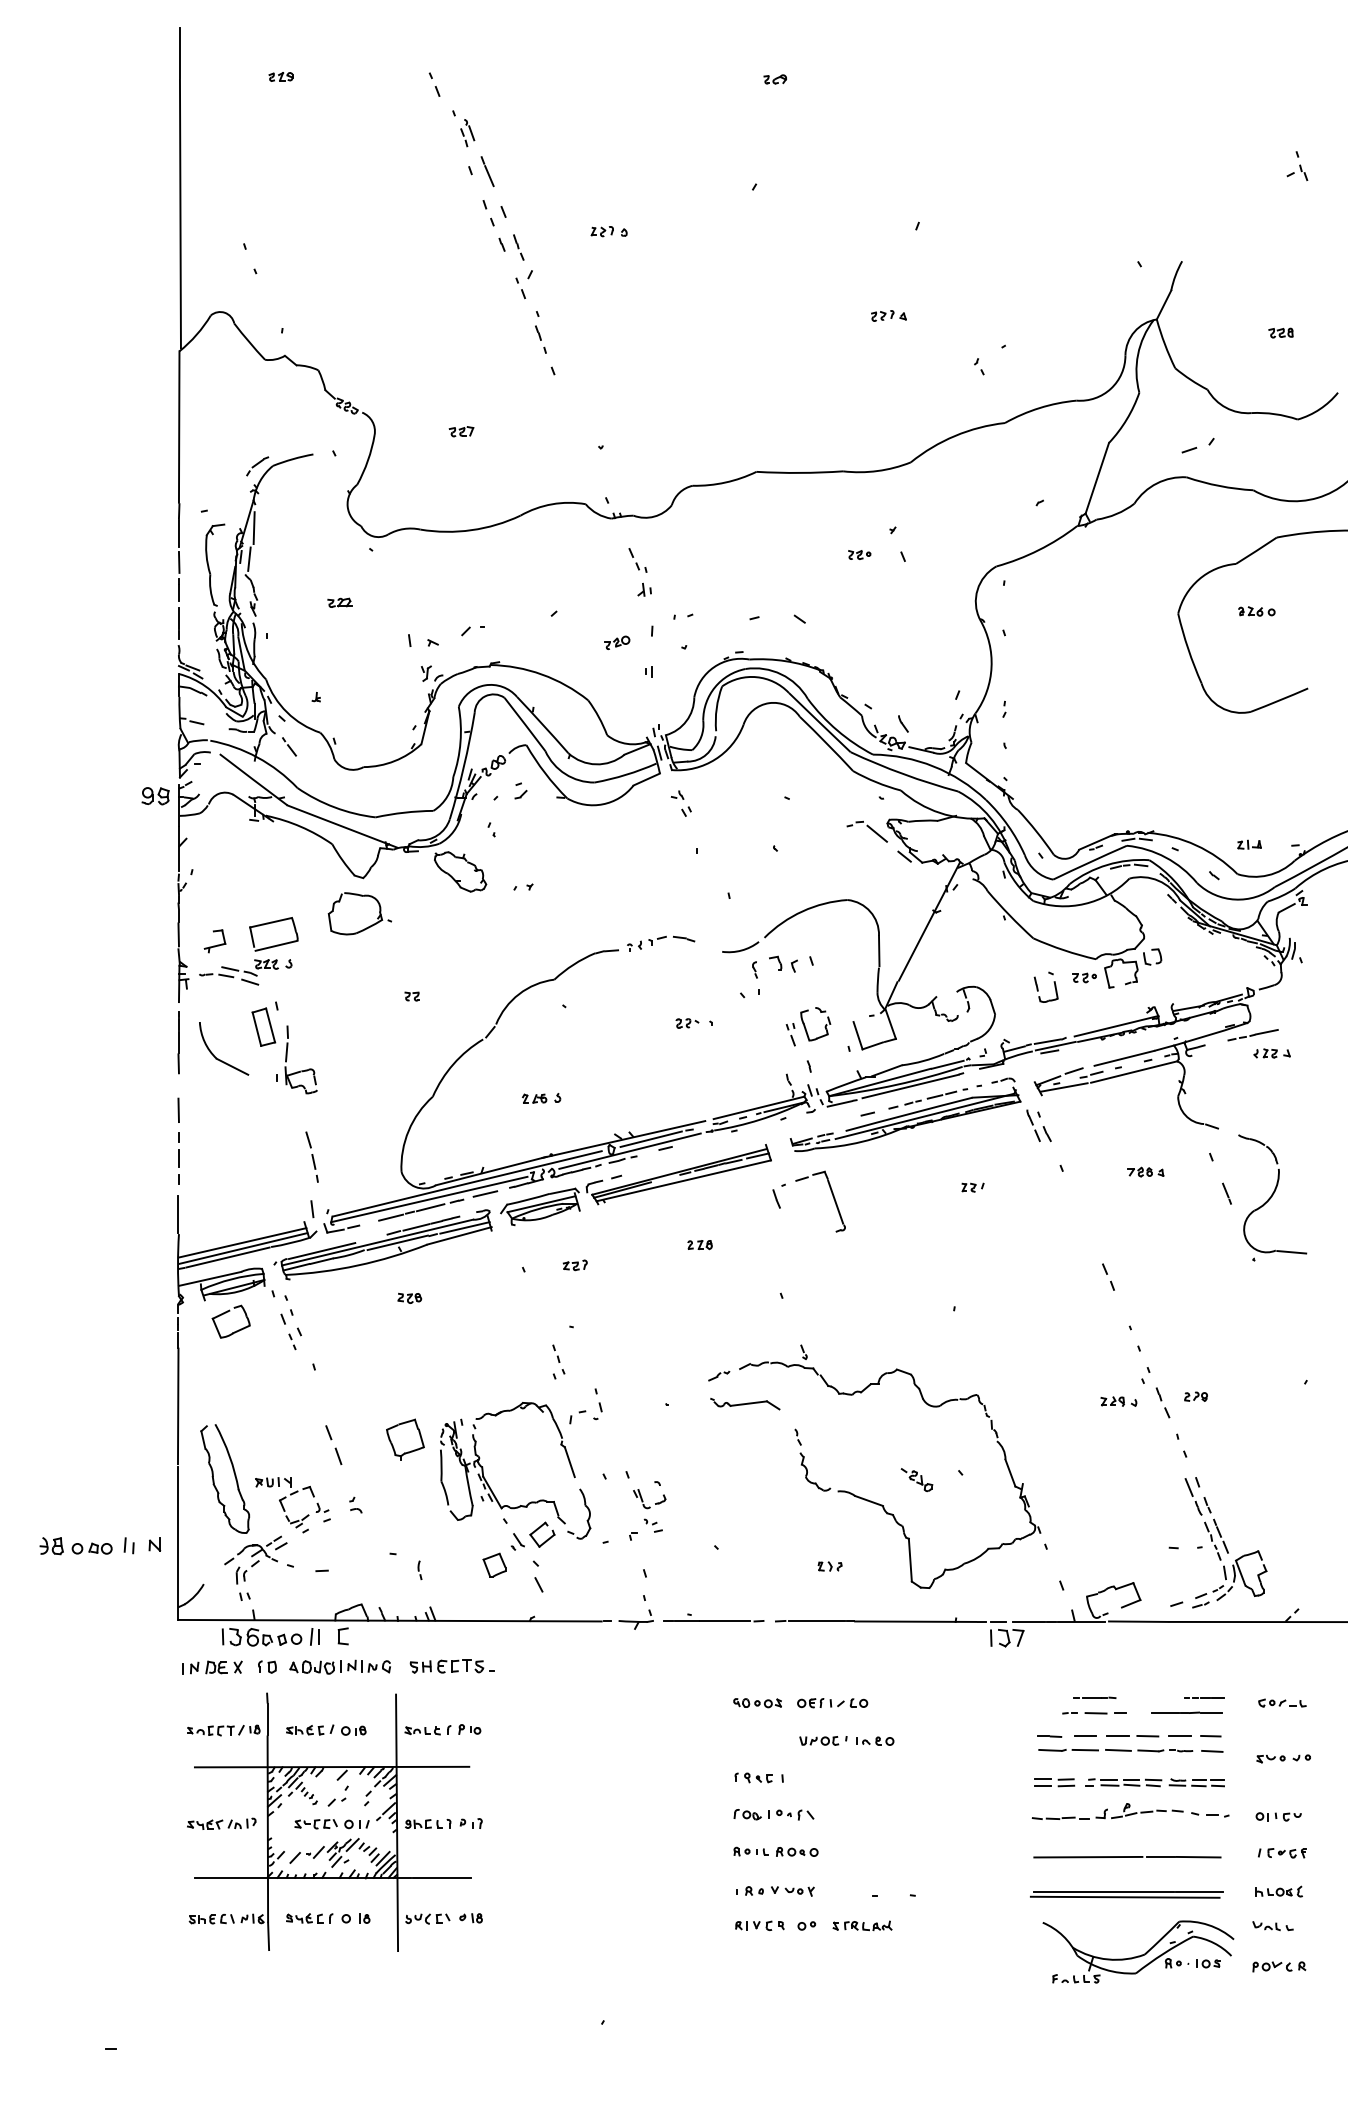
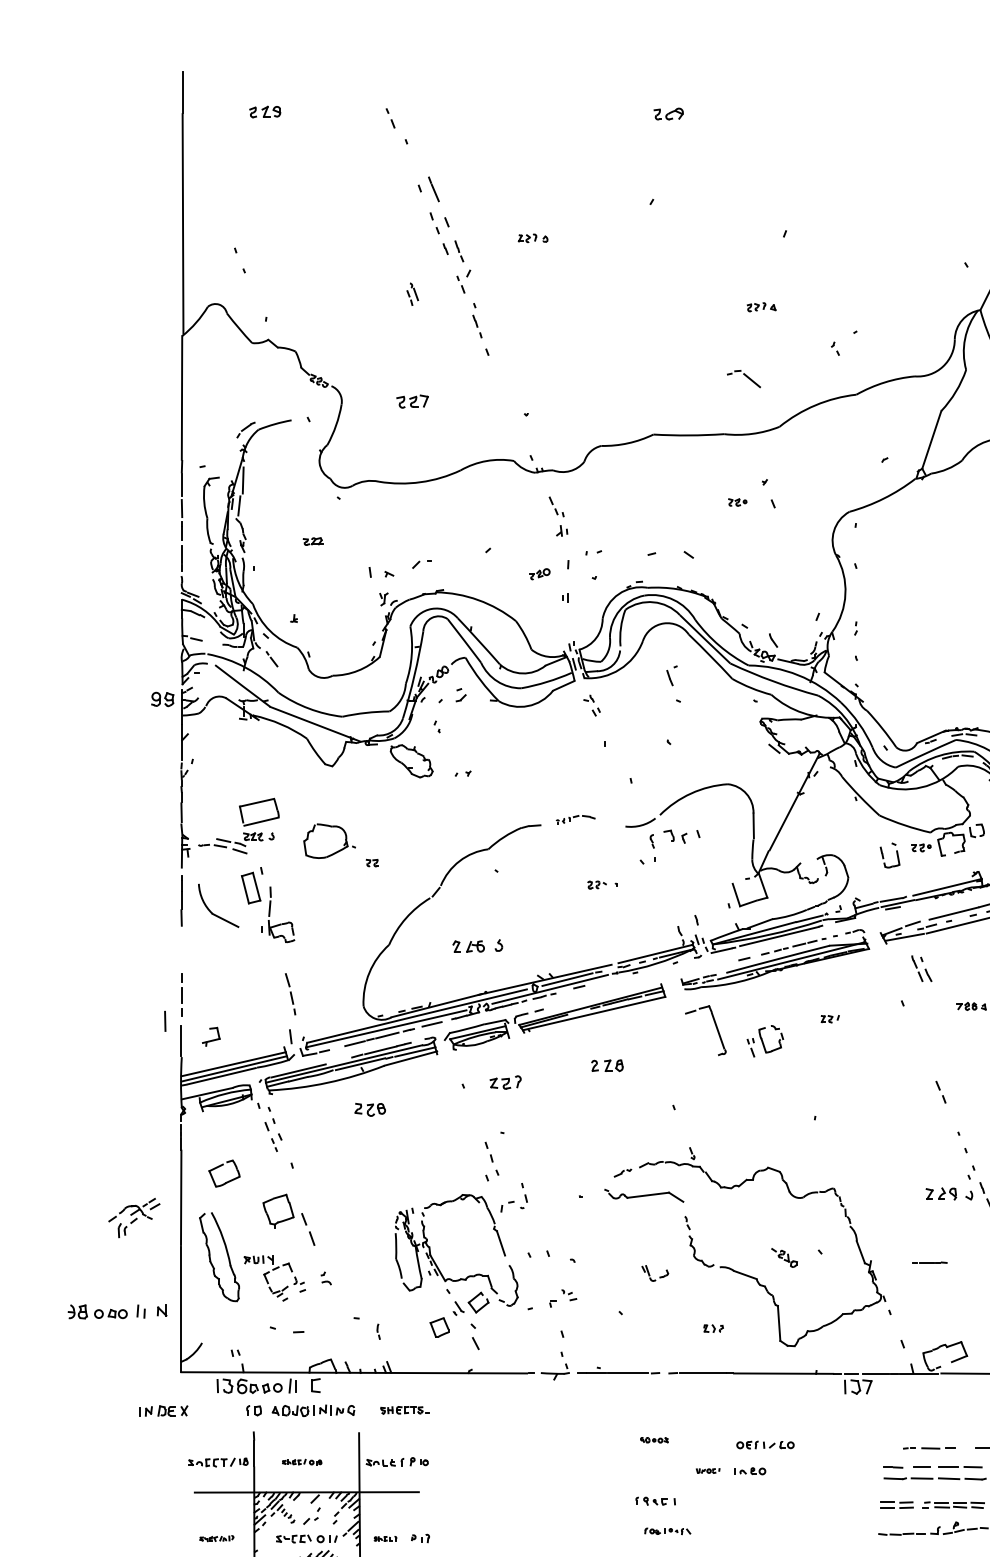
part: (280, 76) -> (264, 111), size x1.6
part: (775, 79) -> (668, 114), size x1.6
part: (467, 133) -> (412, 294), moved
part: (461, 431) -> (412, 401), size x1.6
part: (866, 831) -> (743, 378), moved
part: (366, 927) -> (334, 852), moved
part: (214, 941) -> (210, 1037), moved
part: (661, 943) -> (575, 819), size x0.7
part: (808, 1026) -> (765, 1041), moved
part: (541, 1098) -> (477, 946), size x1.6
line: (178, 1109) -> (165, 1020), moved
part: (1038, 1125) -> (921, 968), moved
part: (778, 1195) -> (671, 675), moved
part: (699, 1245) -> (606, 1066), size x1.6
part: (574, 1265) -> (504, 1082), size x1.6
part: (409, 1297) -> (370, 1108), size x1.6
part: (226, 1313) -> (220, 1166), moved
part: (558, 1361) -> (491, 1161), size x1.4
part: (1118, 1401) -> (949, 1193), size x1.6
part: (745, 1404) -> (644, 1196), size x1.4
part: (405, 1439) -> (278, 1210), moved
part: (643, 1500) -> (650, 1274), moved
part: (255, 1559) -> (134, 1217), moved
part: (451, 1666) -> (404, 1410), size x0.7
part: (212, 1667) -> (163, 1411), moved
line: (1094, 1697) -> (929, 1262), moved
part: (757, 1703) -> (654, 1440), size x0.7
part: (832, 1703) -> (765, 1445), moved
part: (326, 1729) -> (302, 1461), size x0.6
part: (823, 1740) -> (708, 1470), size x0.6
part: (773, 1814) -> (667, 1531), size x0.7
part: (221, 1823) -> (216, 1538), size x0.6
part: (428, 1823) -> (385, 1538), size x0.6

